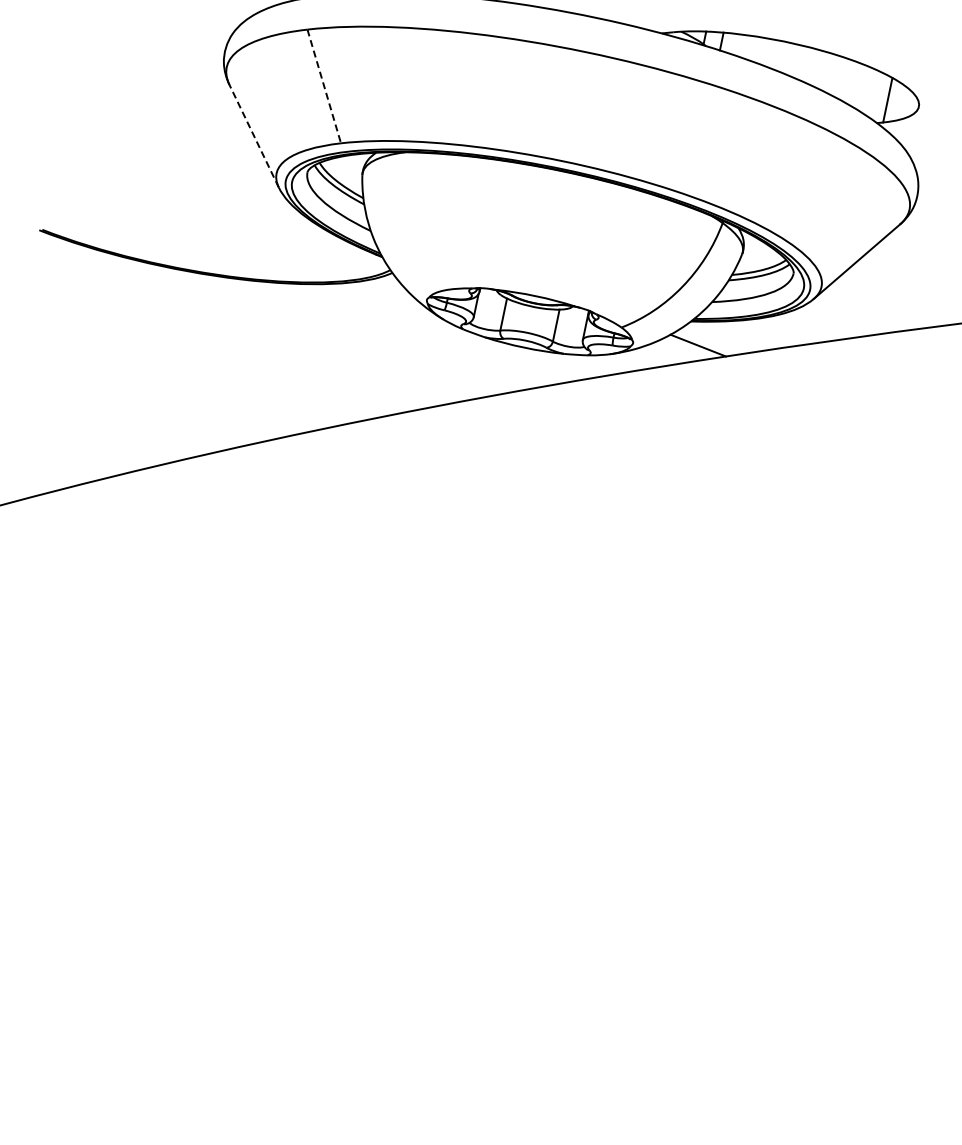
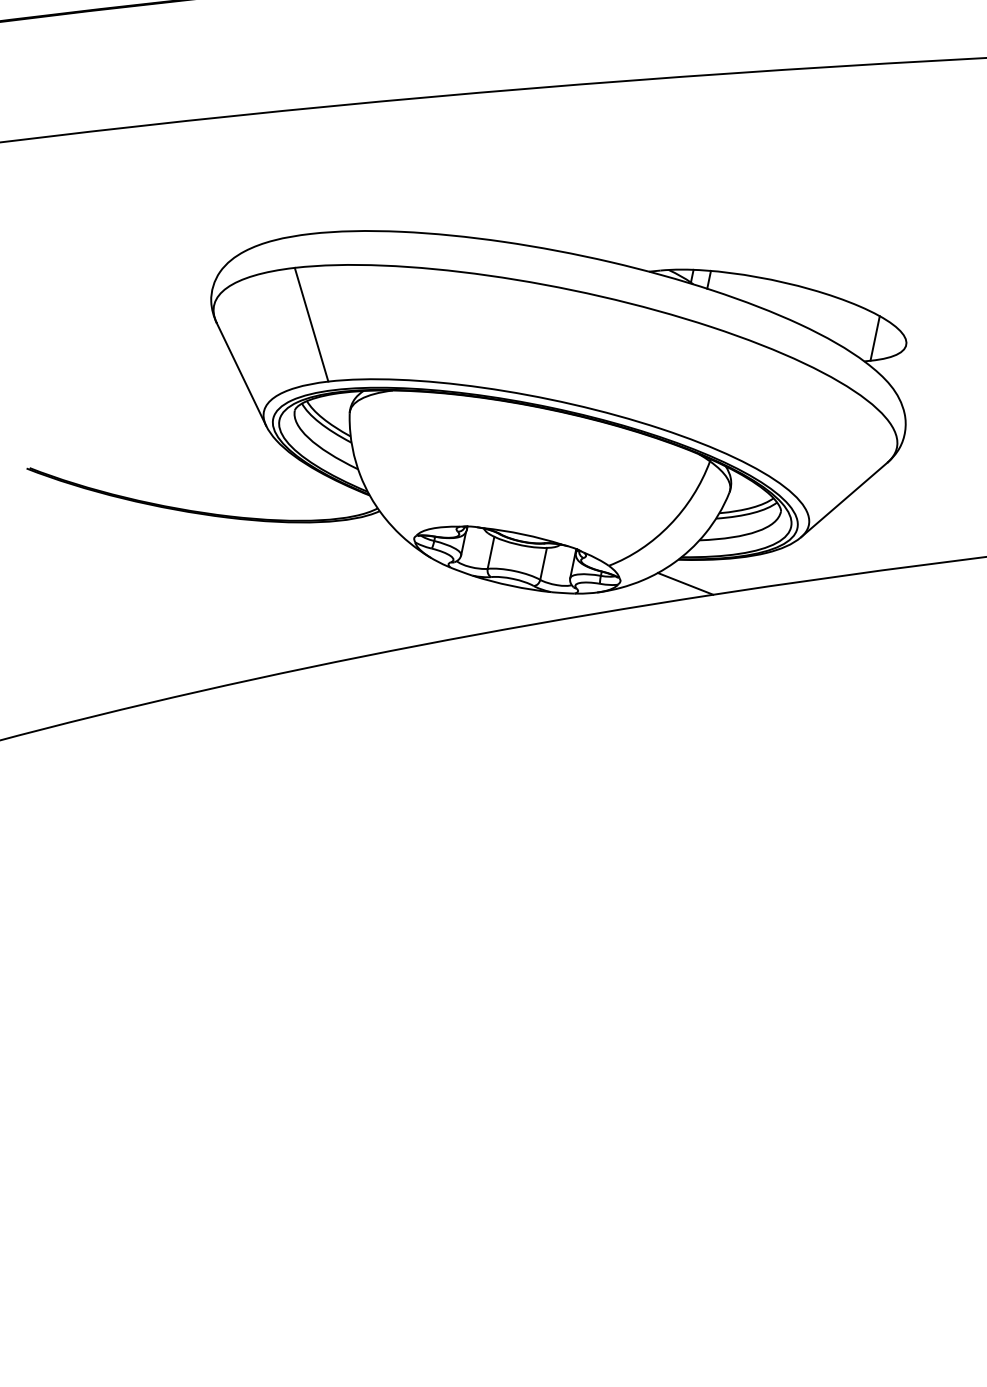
line: (324, 87) -> (311, 325), dashed -> solid
line: (254, 136) -> (241, 374), dashed -> solid

